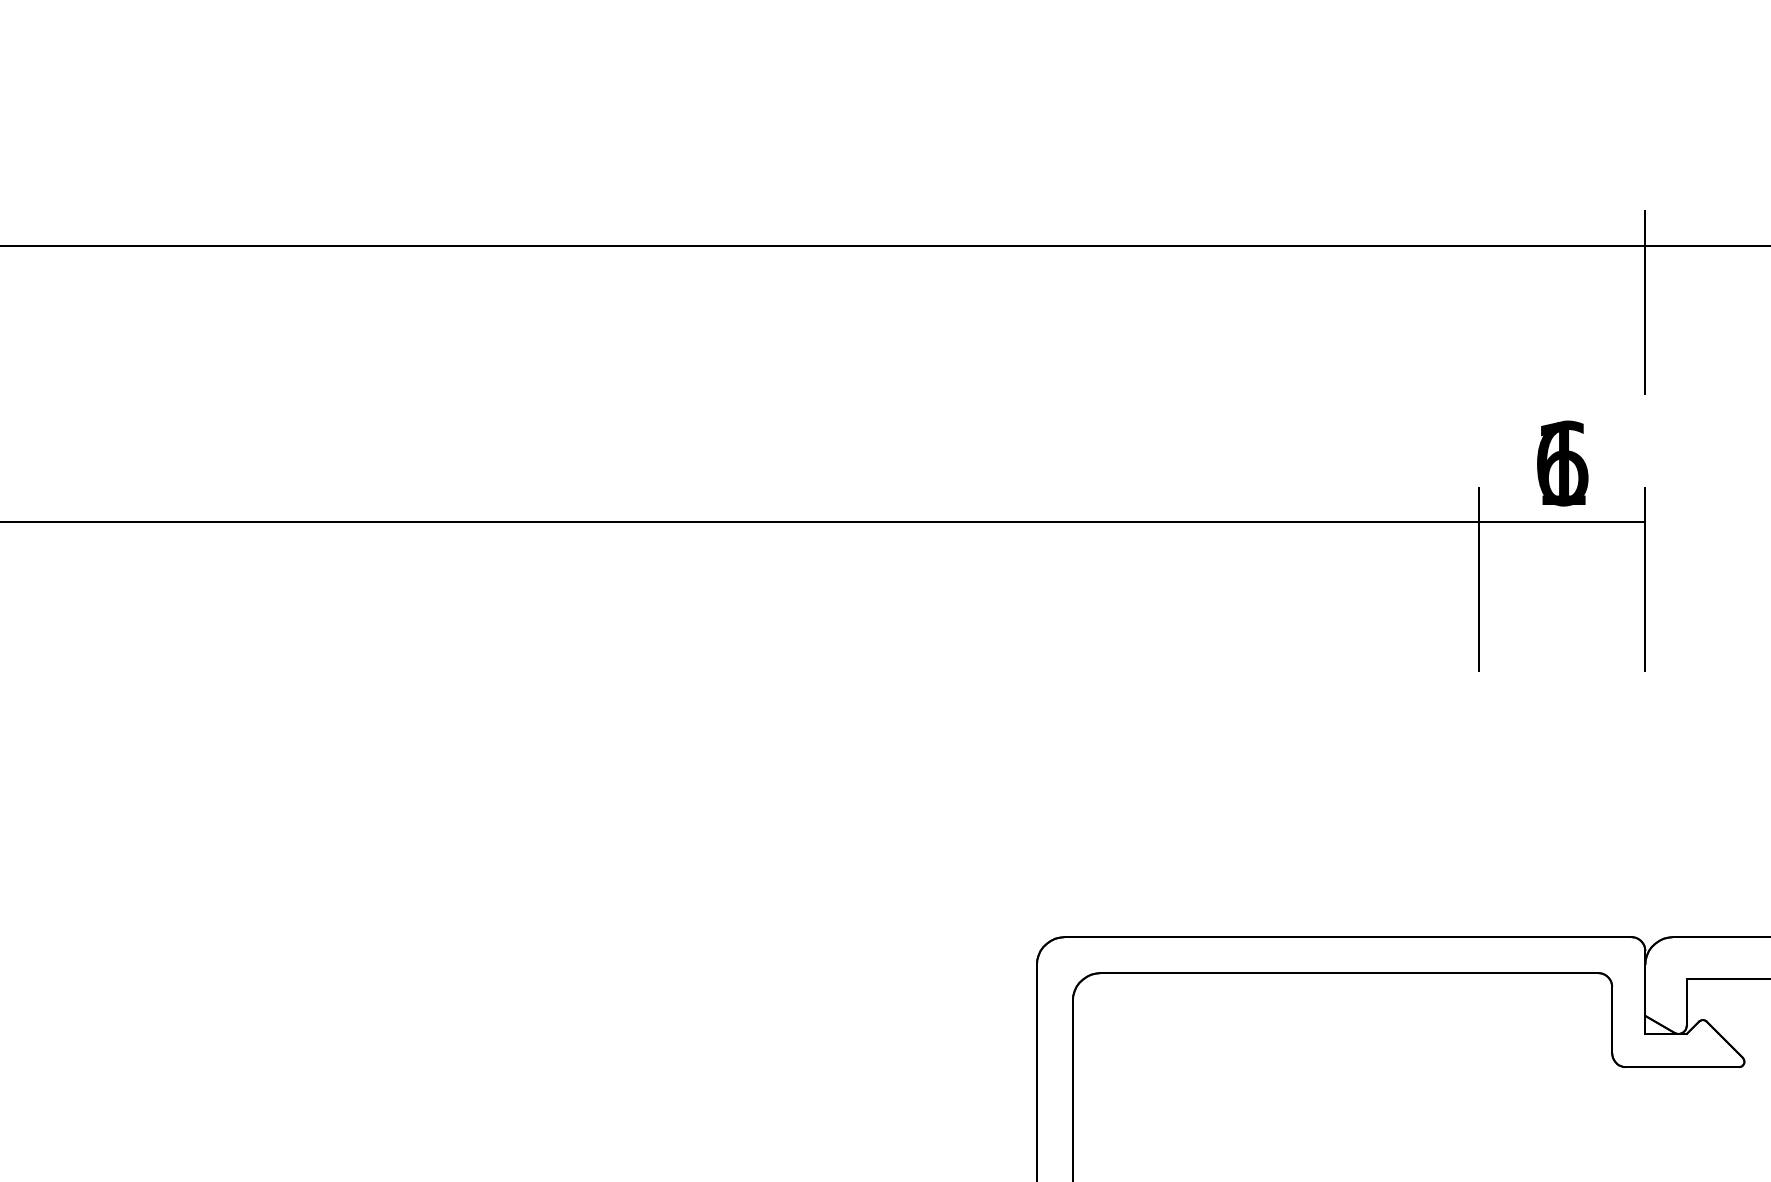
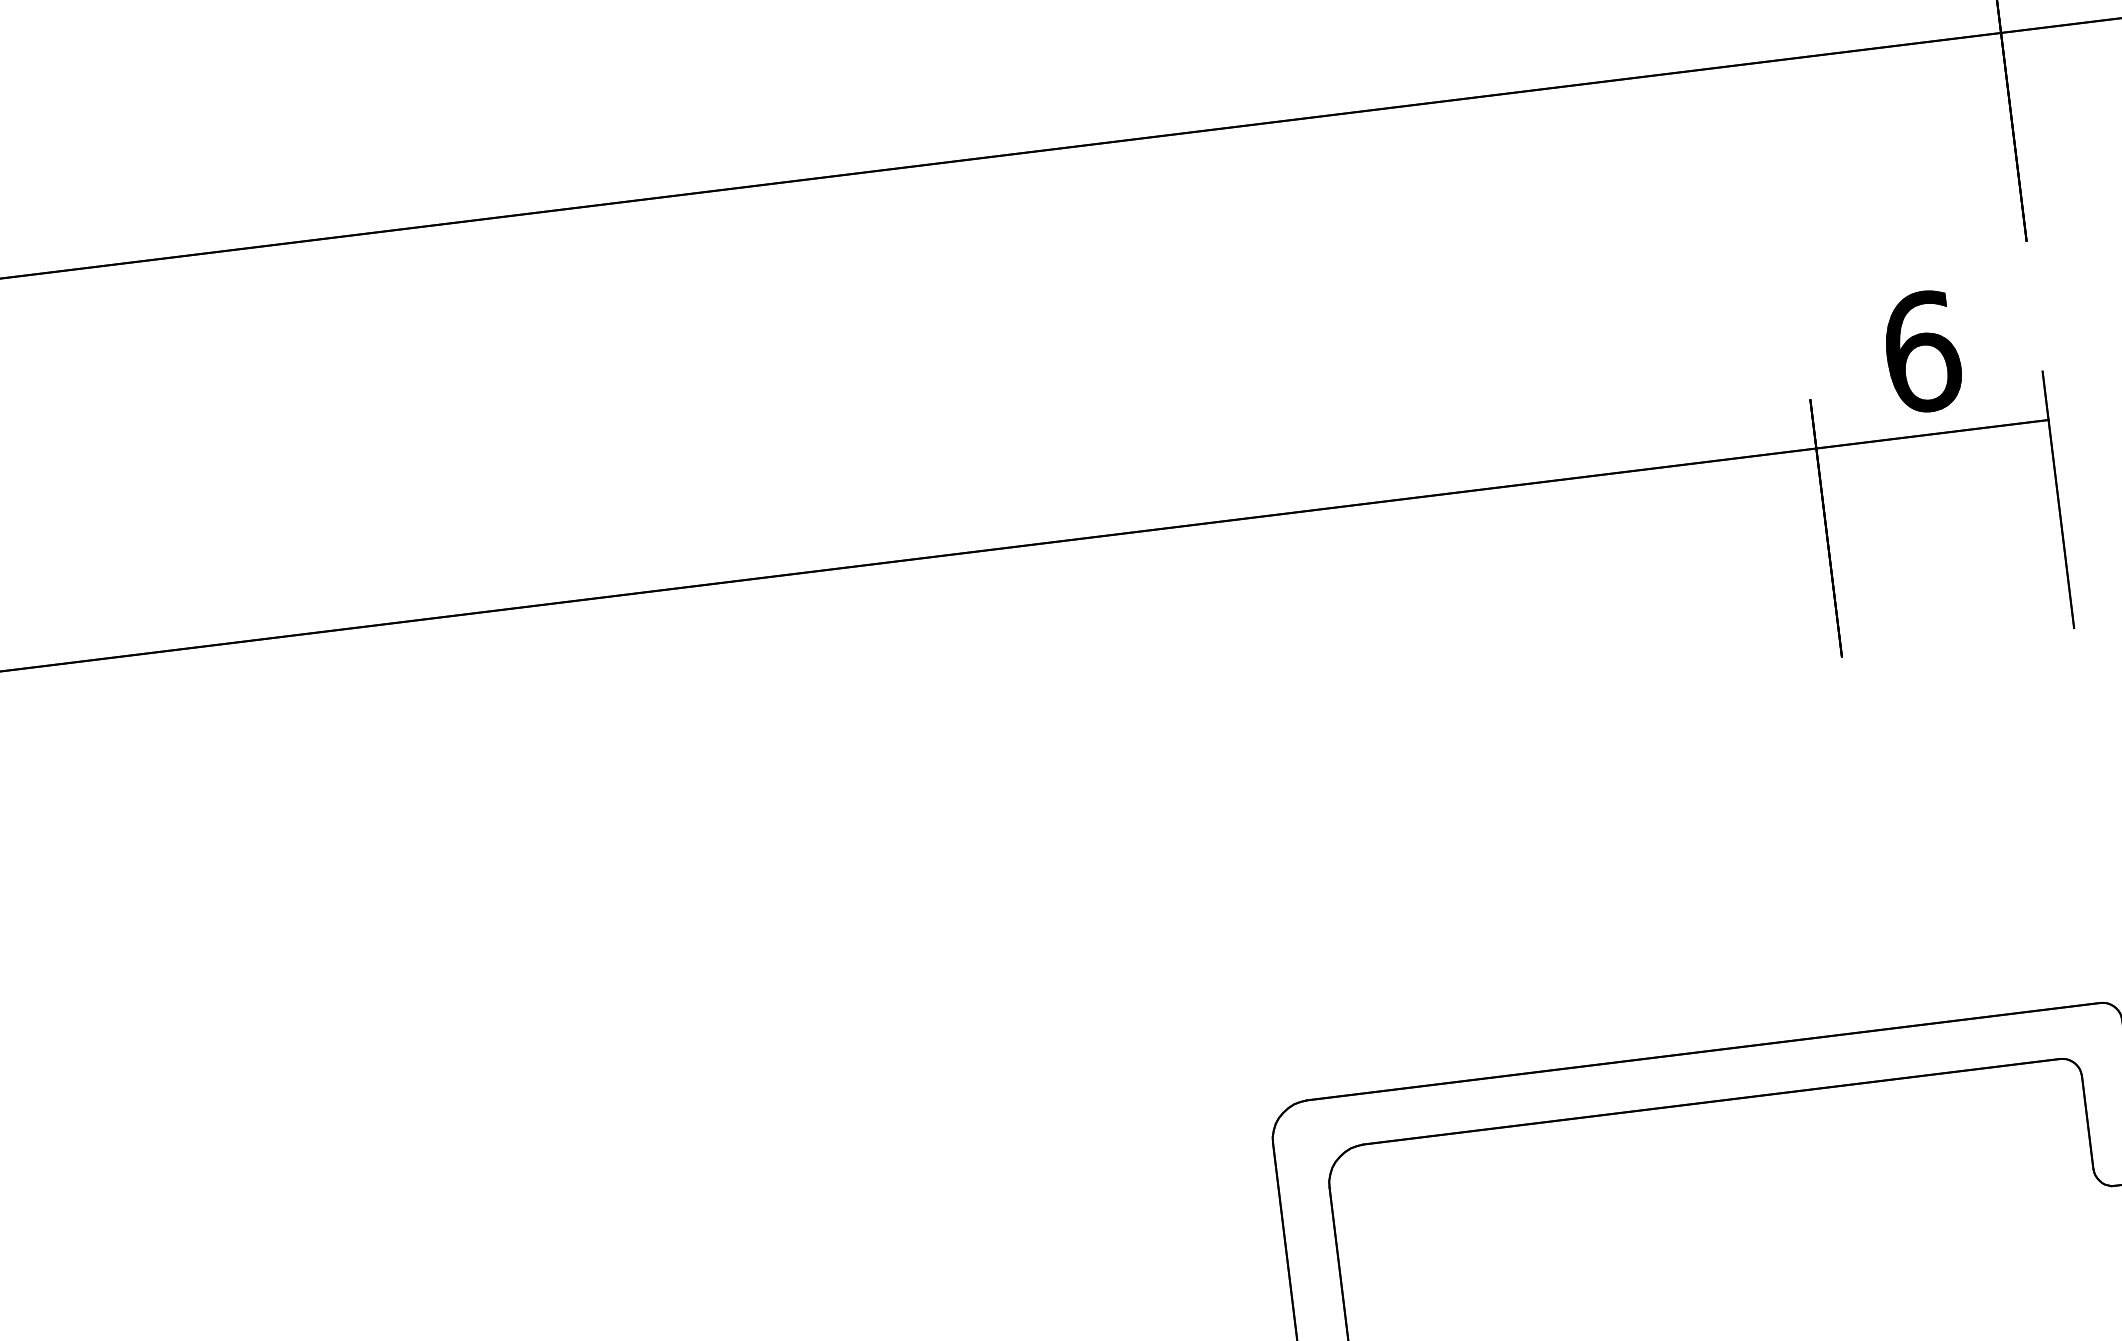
text: (1562, 463) -> (1922, 351), 1 -> 6

